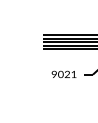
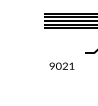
text: (63, 73) -> (61, 65), moved

